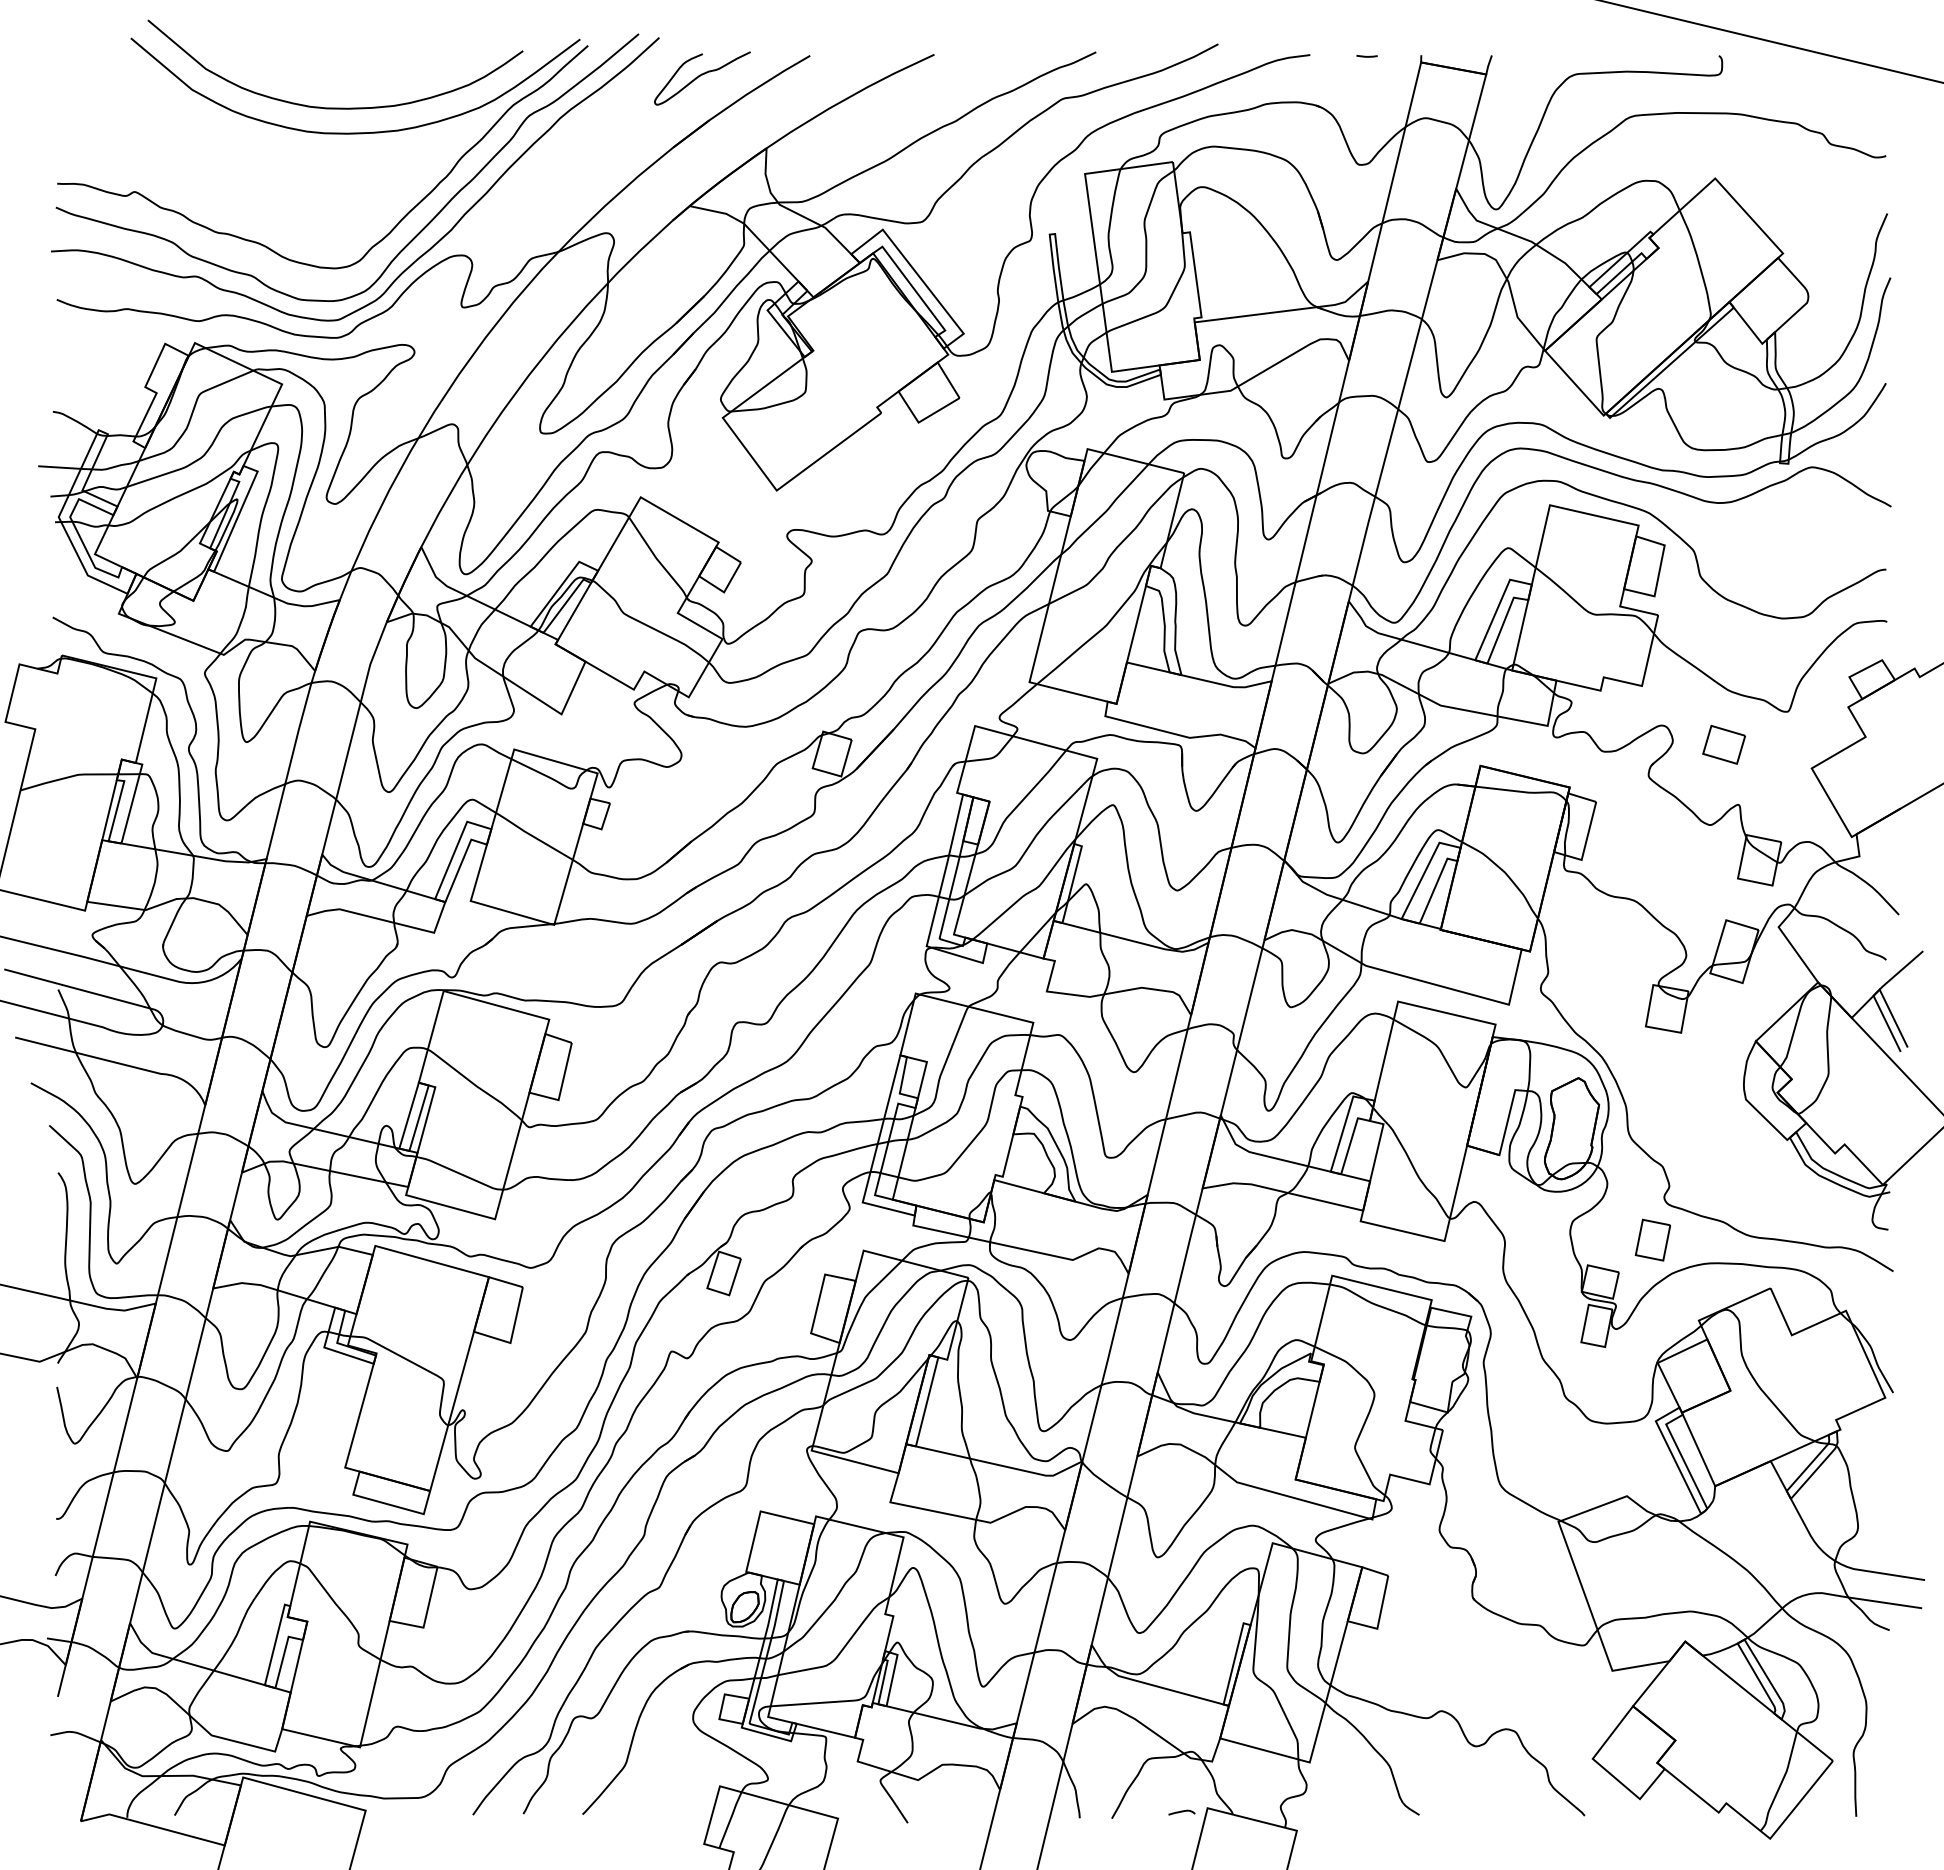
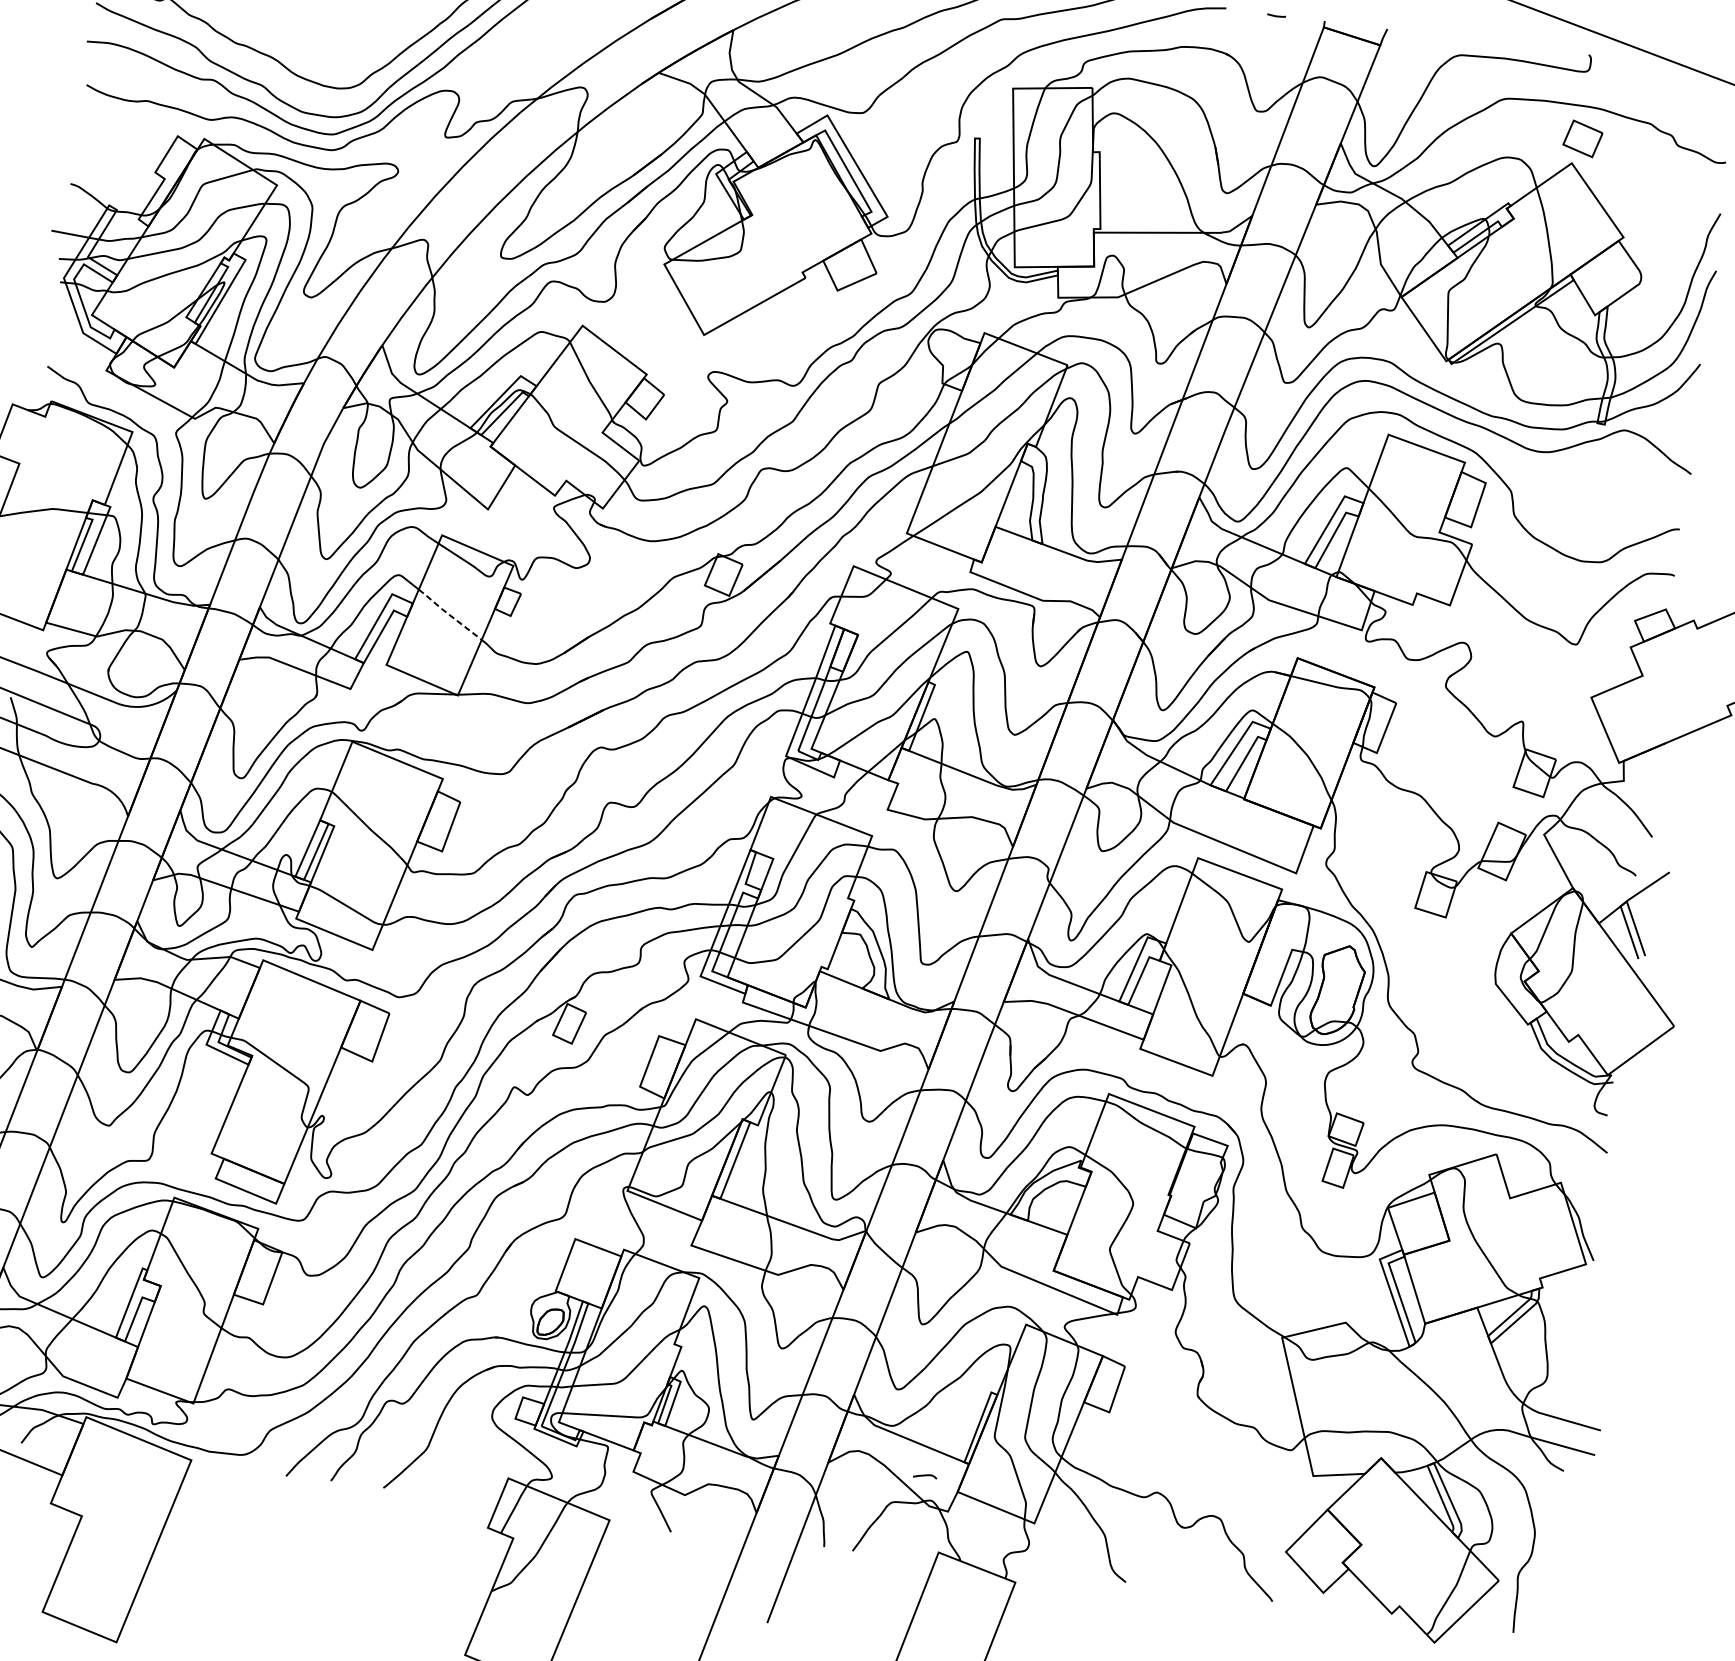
part: (1723, 744) -> (1582, 138), moved
line: (532, 836) -> (448, 614), solid -> dashed
part: (1652, 1239) -> (1397, 1097), removed
curve: (1181, 1812) -> (924, 1476), moved

